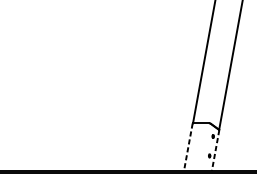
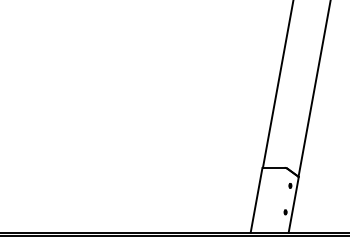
line: (188, 147) -> (256, 200), dashed -> solid
line: (215, 150) -> (293, 205), dashed -> solid

